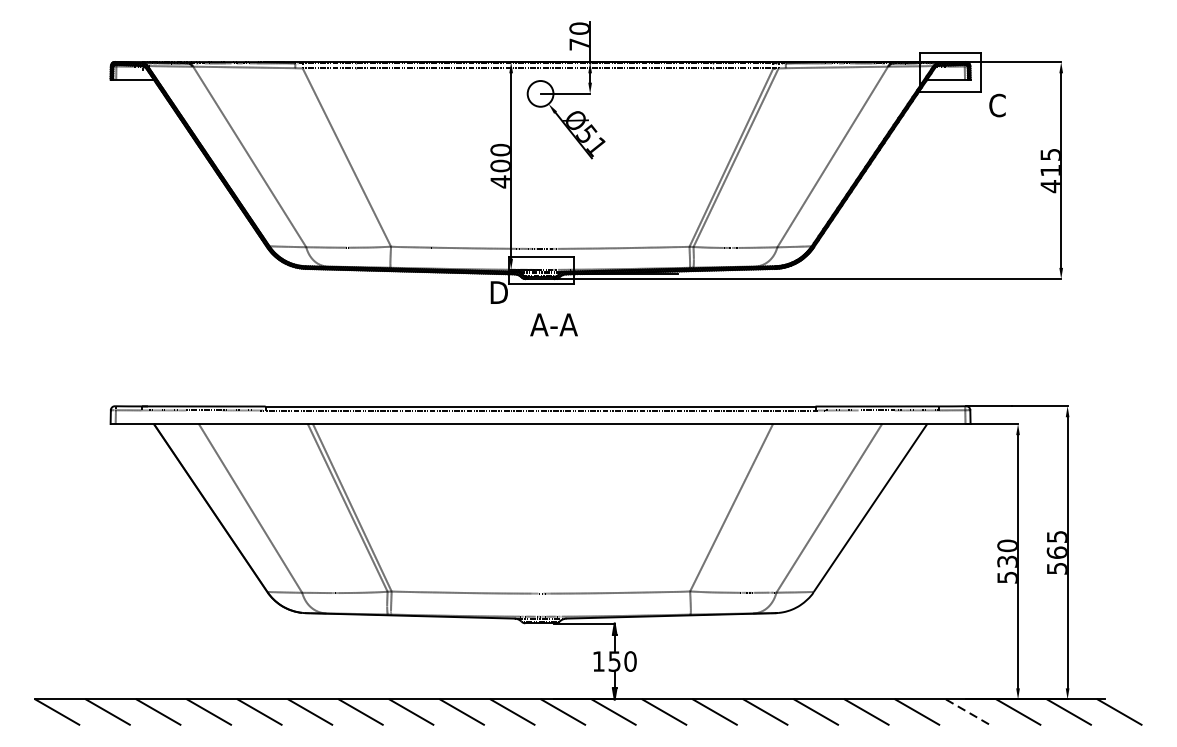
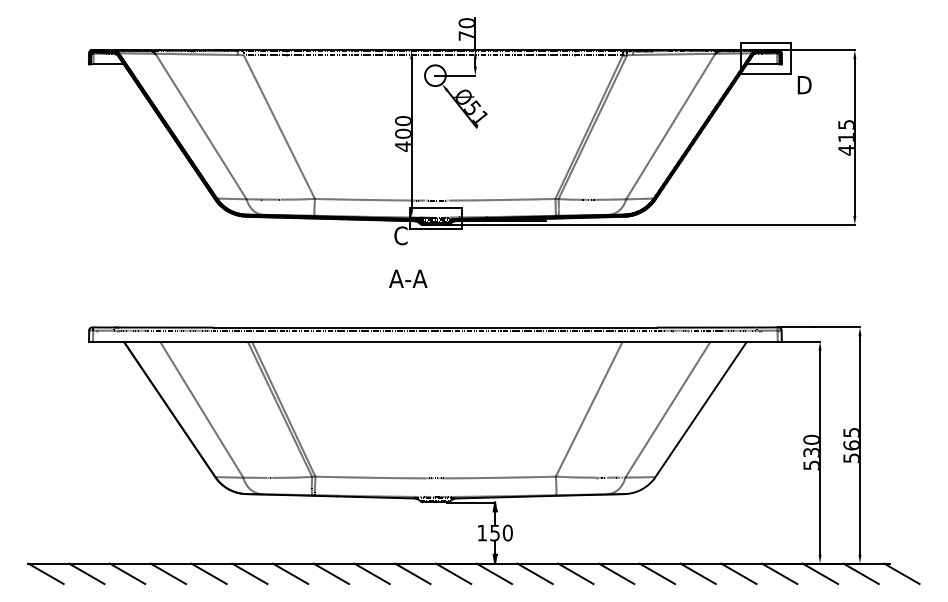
text: (998, 104) -> (804, 84), C -> D
text: (498, 292) -> (401, 235), D -> C
text: (554, 324) -> (408, 278), moved
line: (968, 712) -> (780, 574), dashed -> solid

